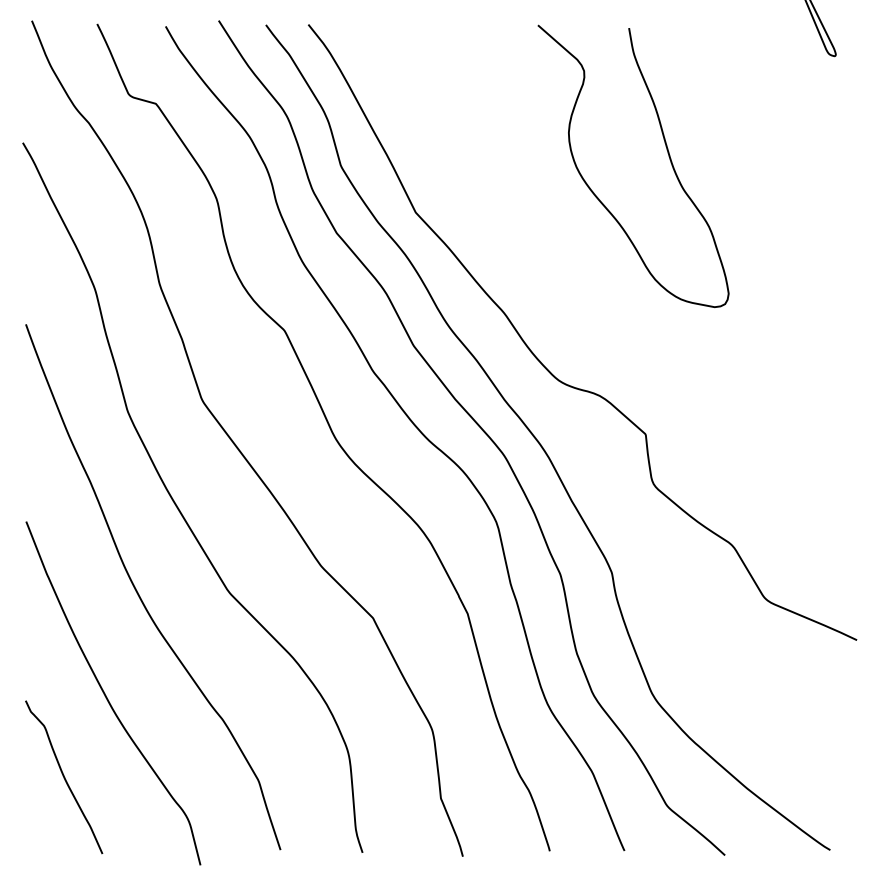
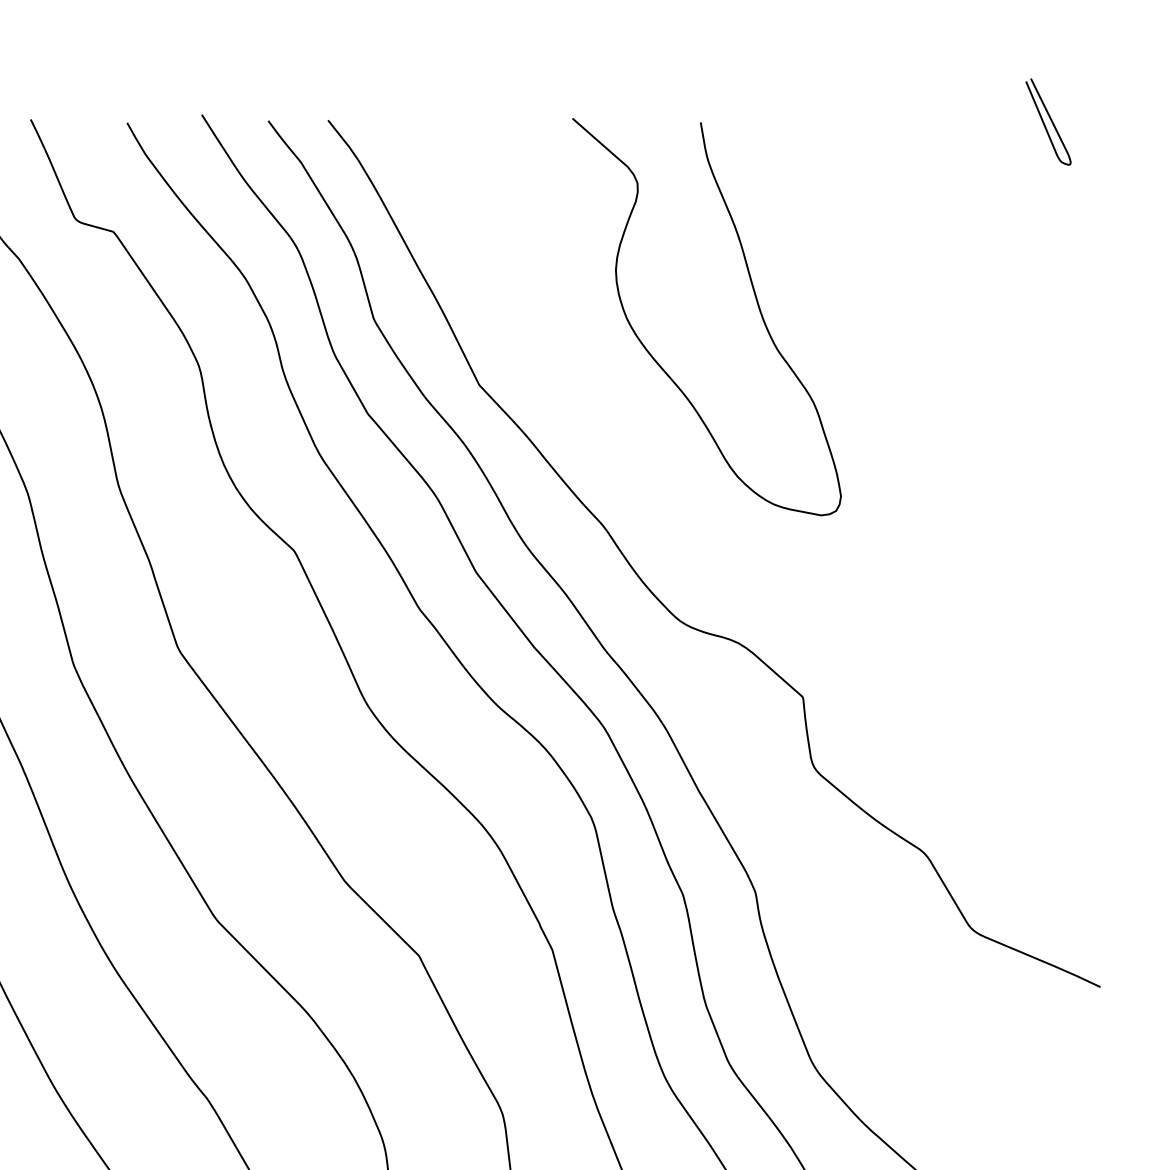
curve: (667, 153) -> (754, 299), moved

